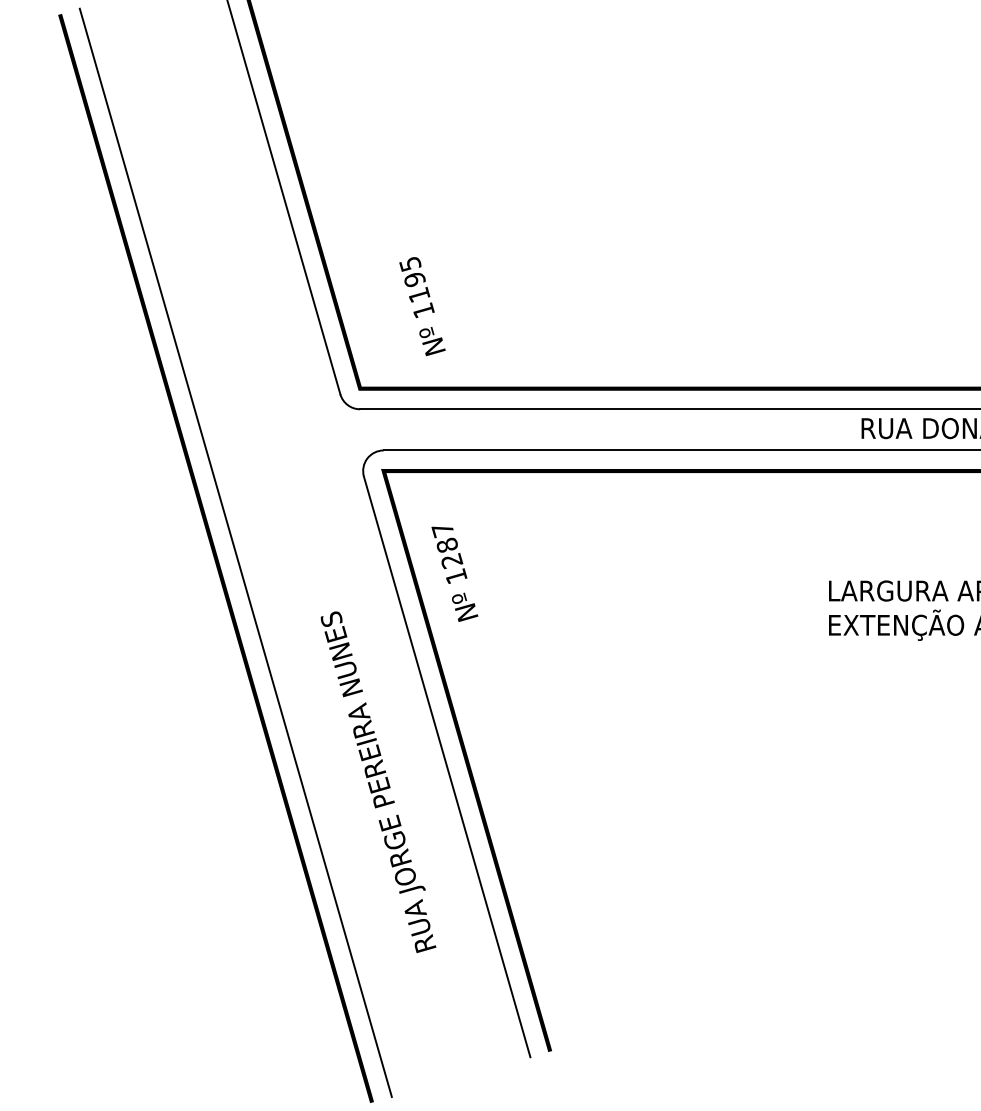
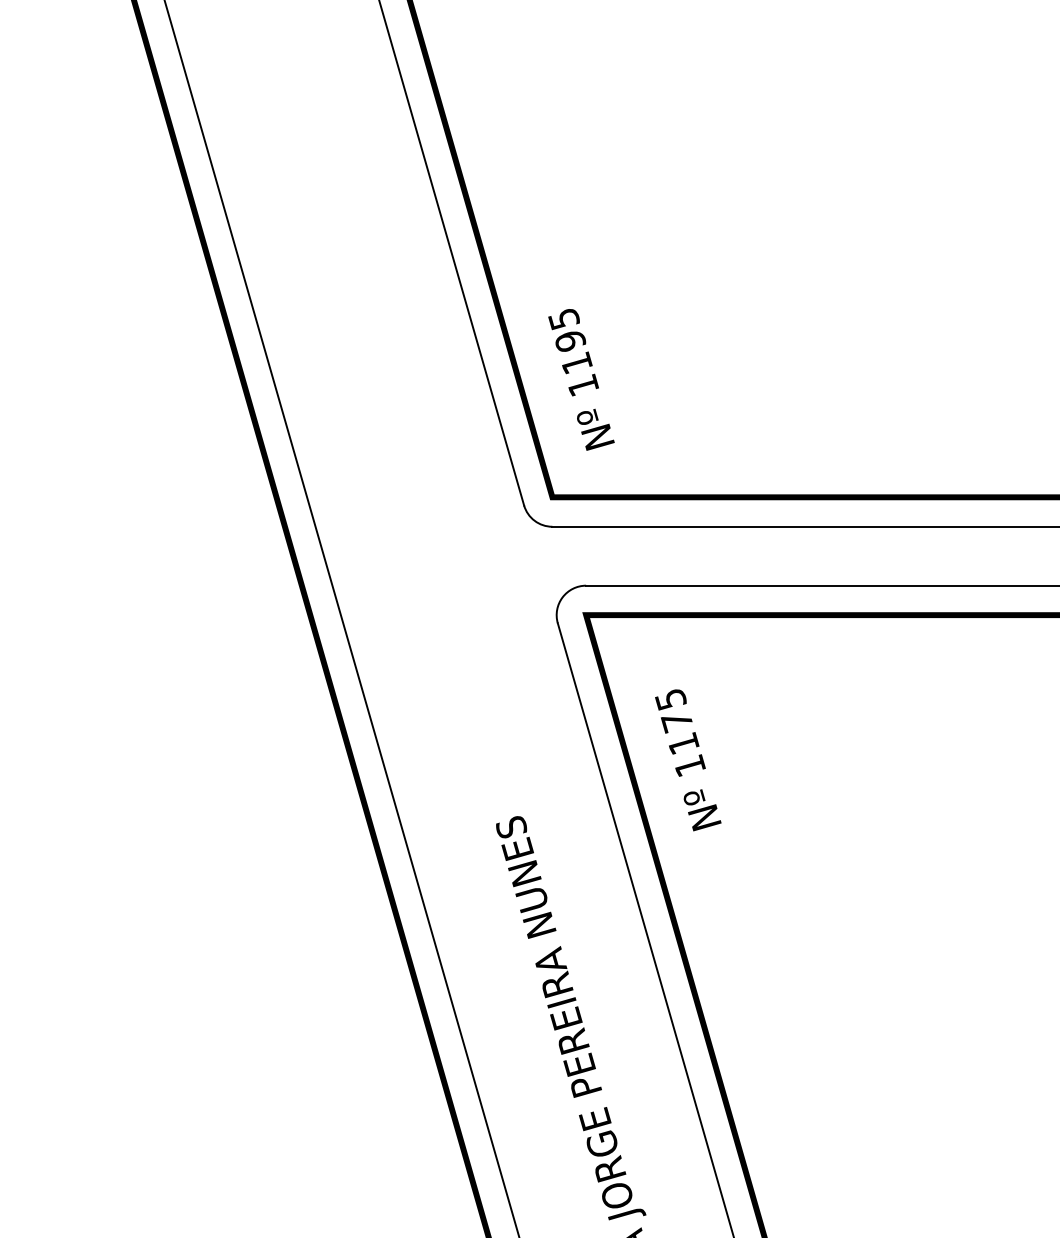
text: (422, 306) -> (581, 379), moved
text: (447, 546) -> (677, 723), 1287 -> 1175

